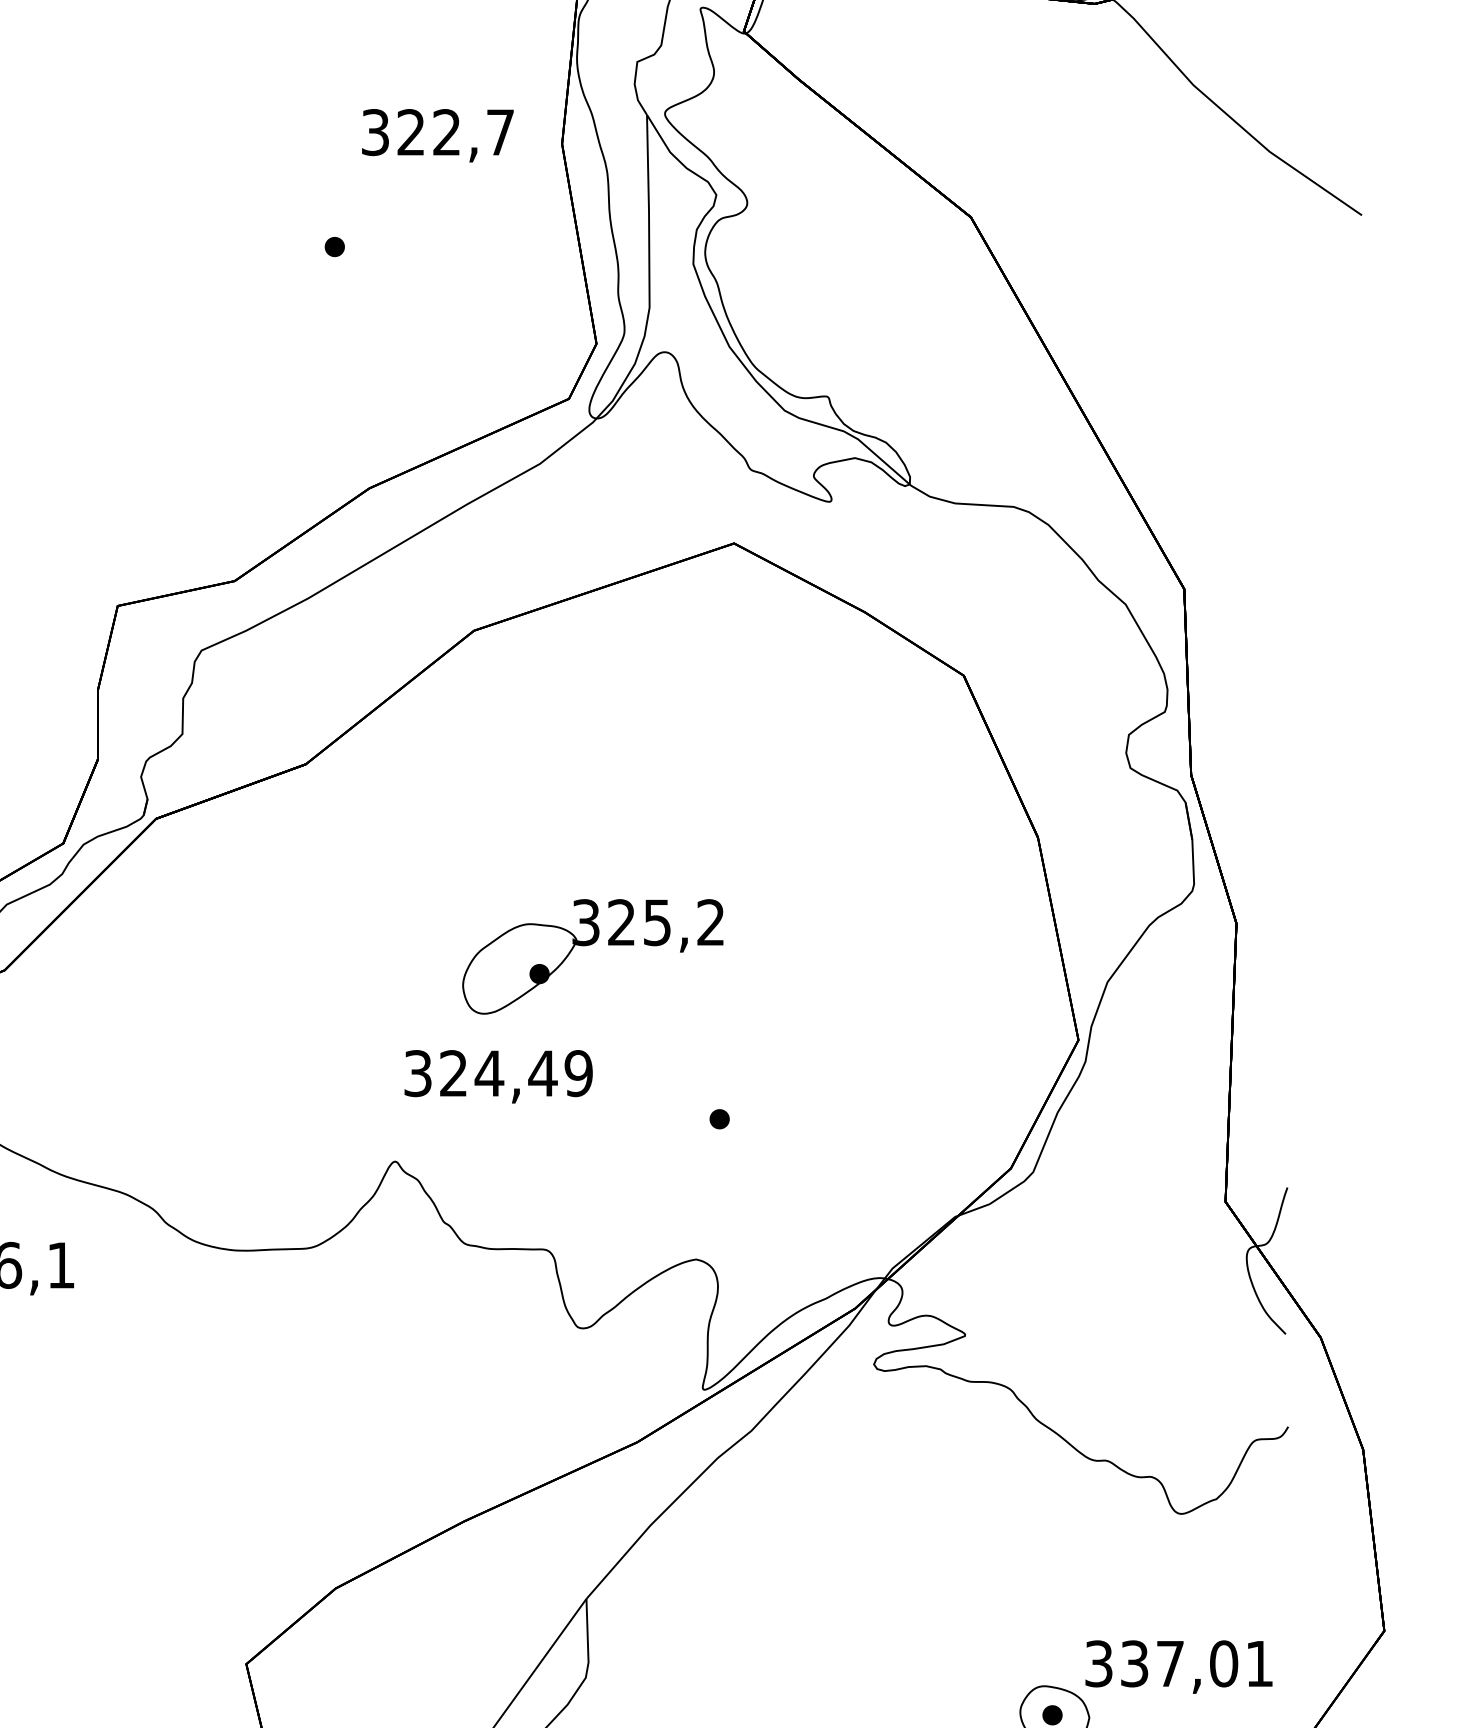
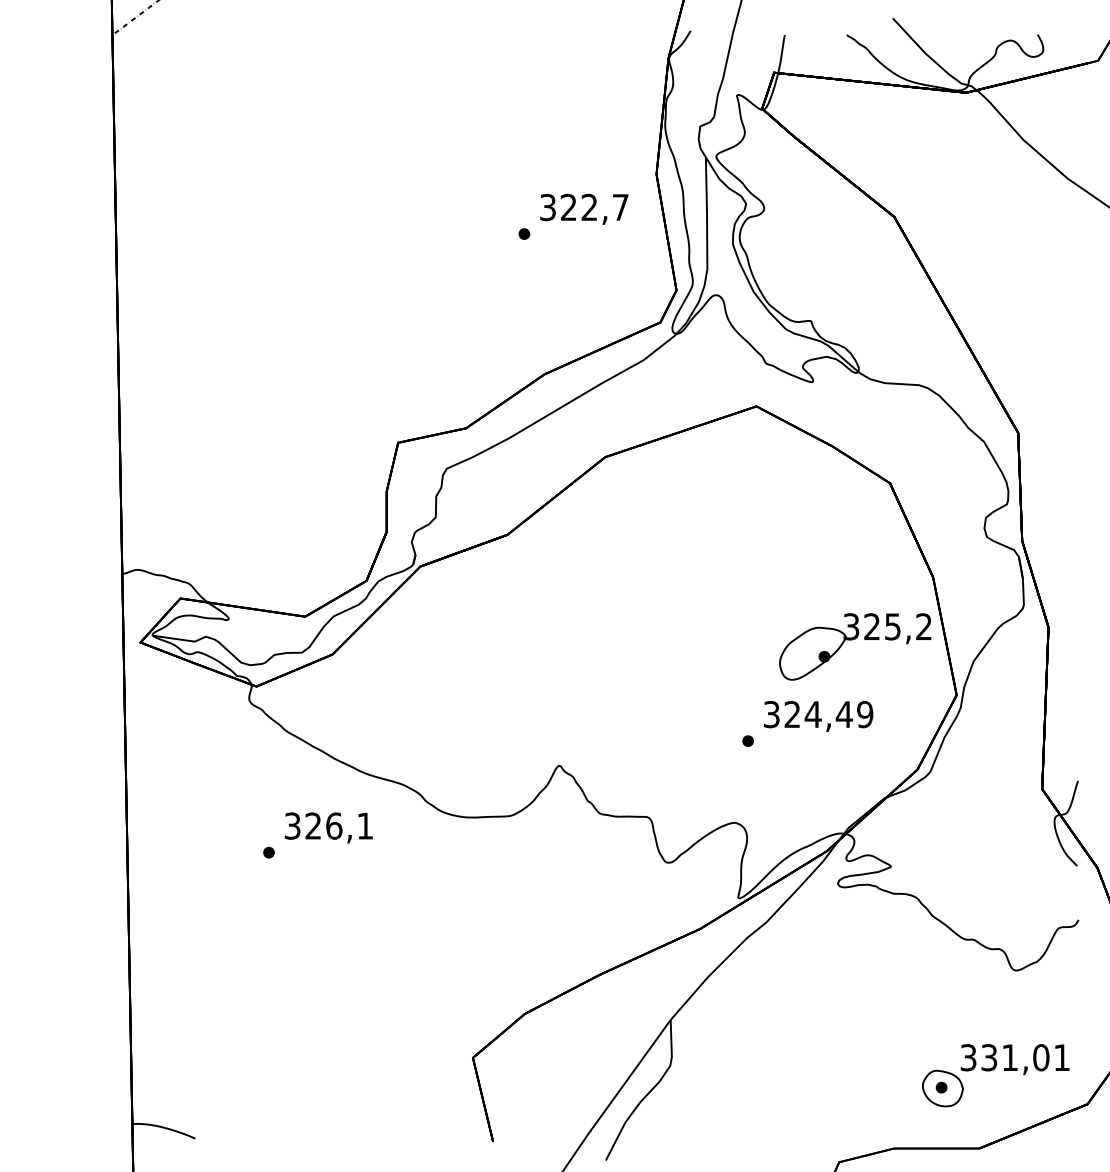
text: (438, 134) -> (584, 208), moved
part: (587, 946) -> (852, 640), moved
text: (498, 1076) -> (818, 716), moved
text: (1169, 1663) -> (1009, 1057), 337,01 -> 331,01

